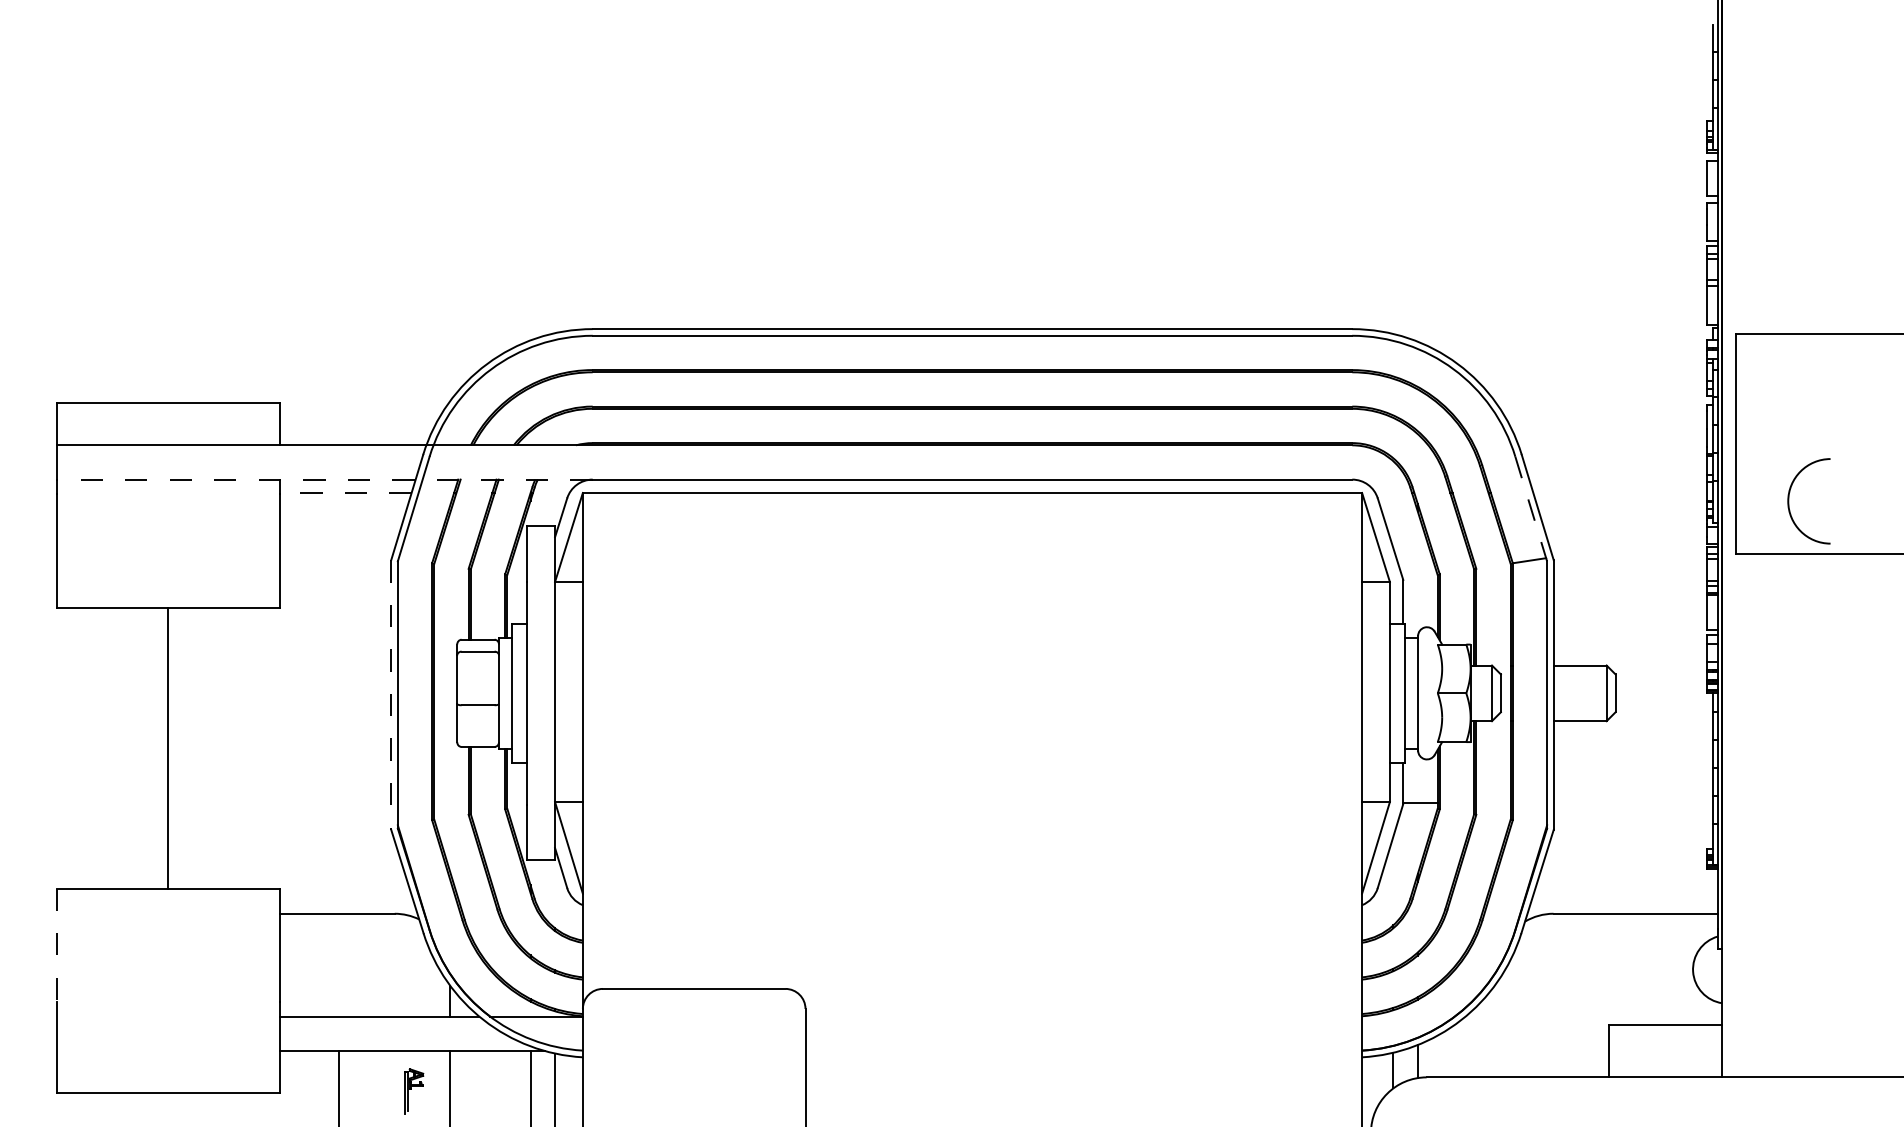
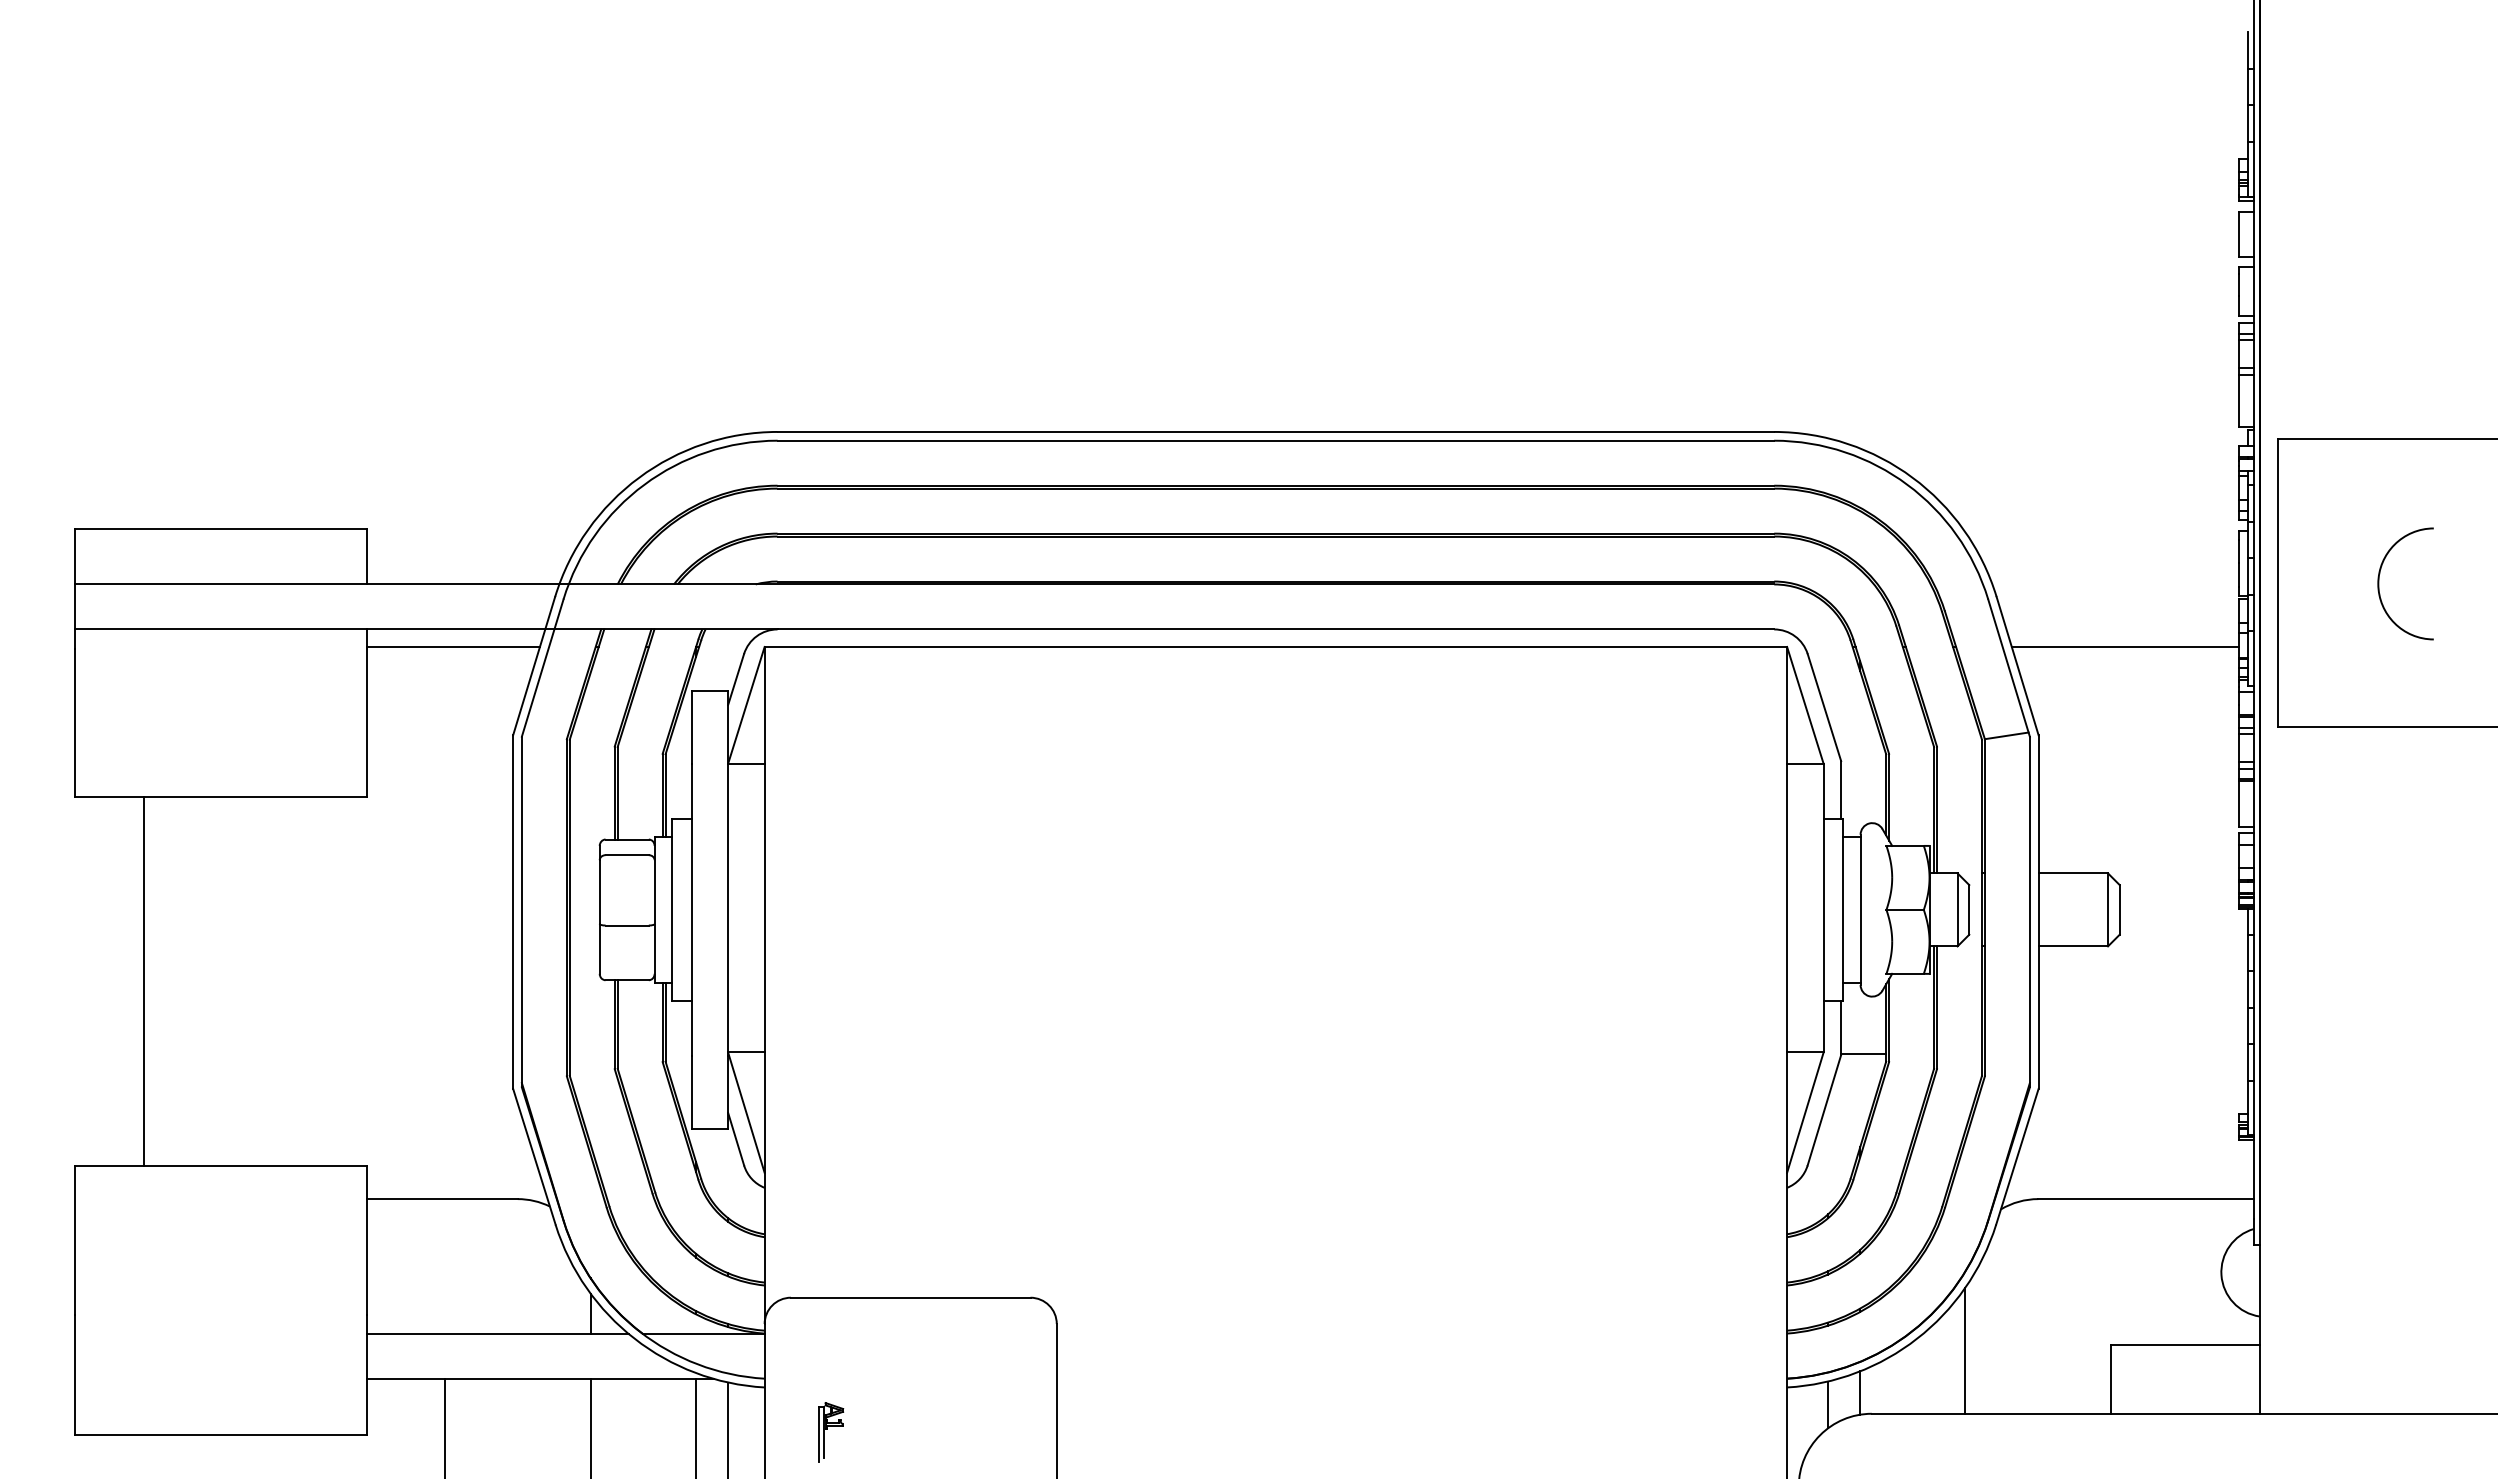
line: (324, 479) -> (425, 629), dashed -> solid
line: (345, 492) -> (453, 646), dashed -> solid
line: (1619, 492) -> (2125, 646), added
arc: (1789, 501) -> (2379, 583), moved
line: (1531, 509) -> (2009, 668), dashed -> solid
line: (391, 695) -> (513, 912), dashed -> solid
line: (168, 747) -> (143, 981), moved
line: (56, 945) -> (74, 1240), dashed -> solid
line: (1498, 1029) -> (1965, 1350), added
part: (414, 1091) -> (831, 1432), moved

